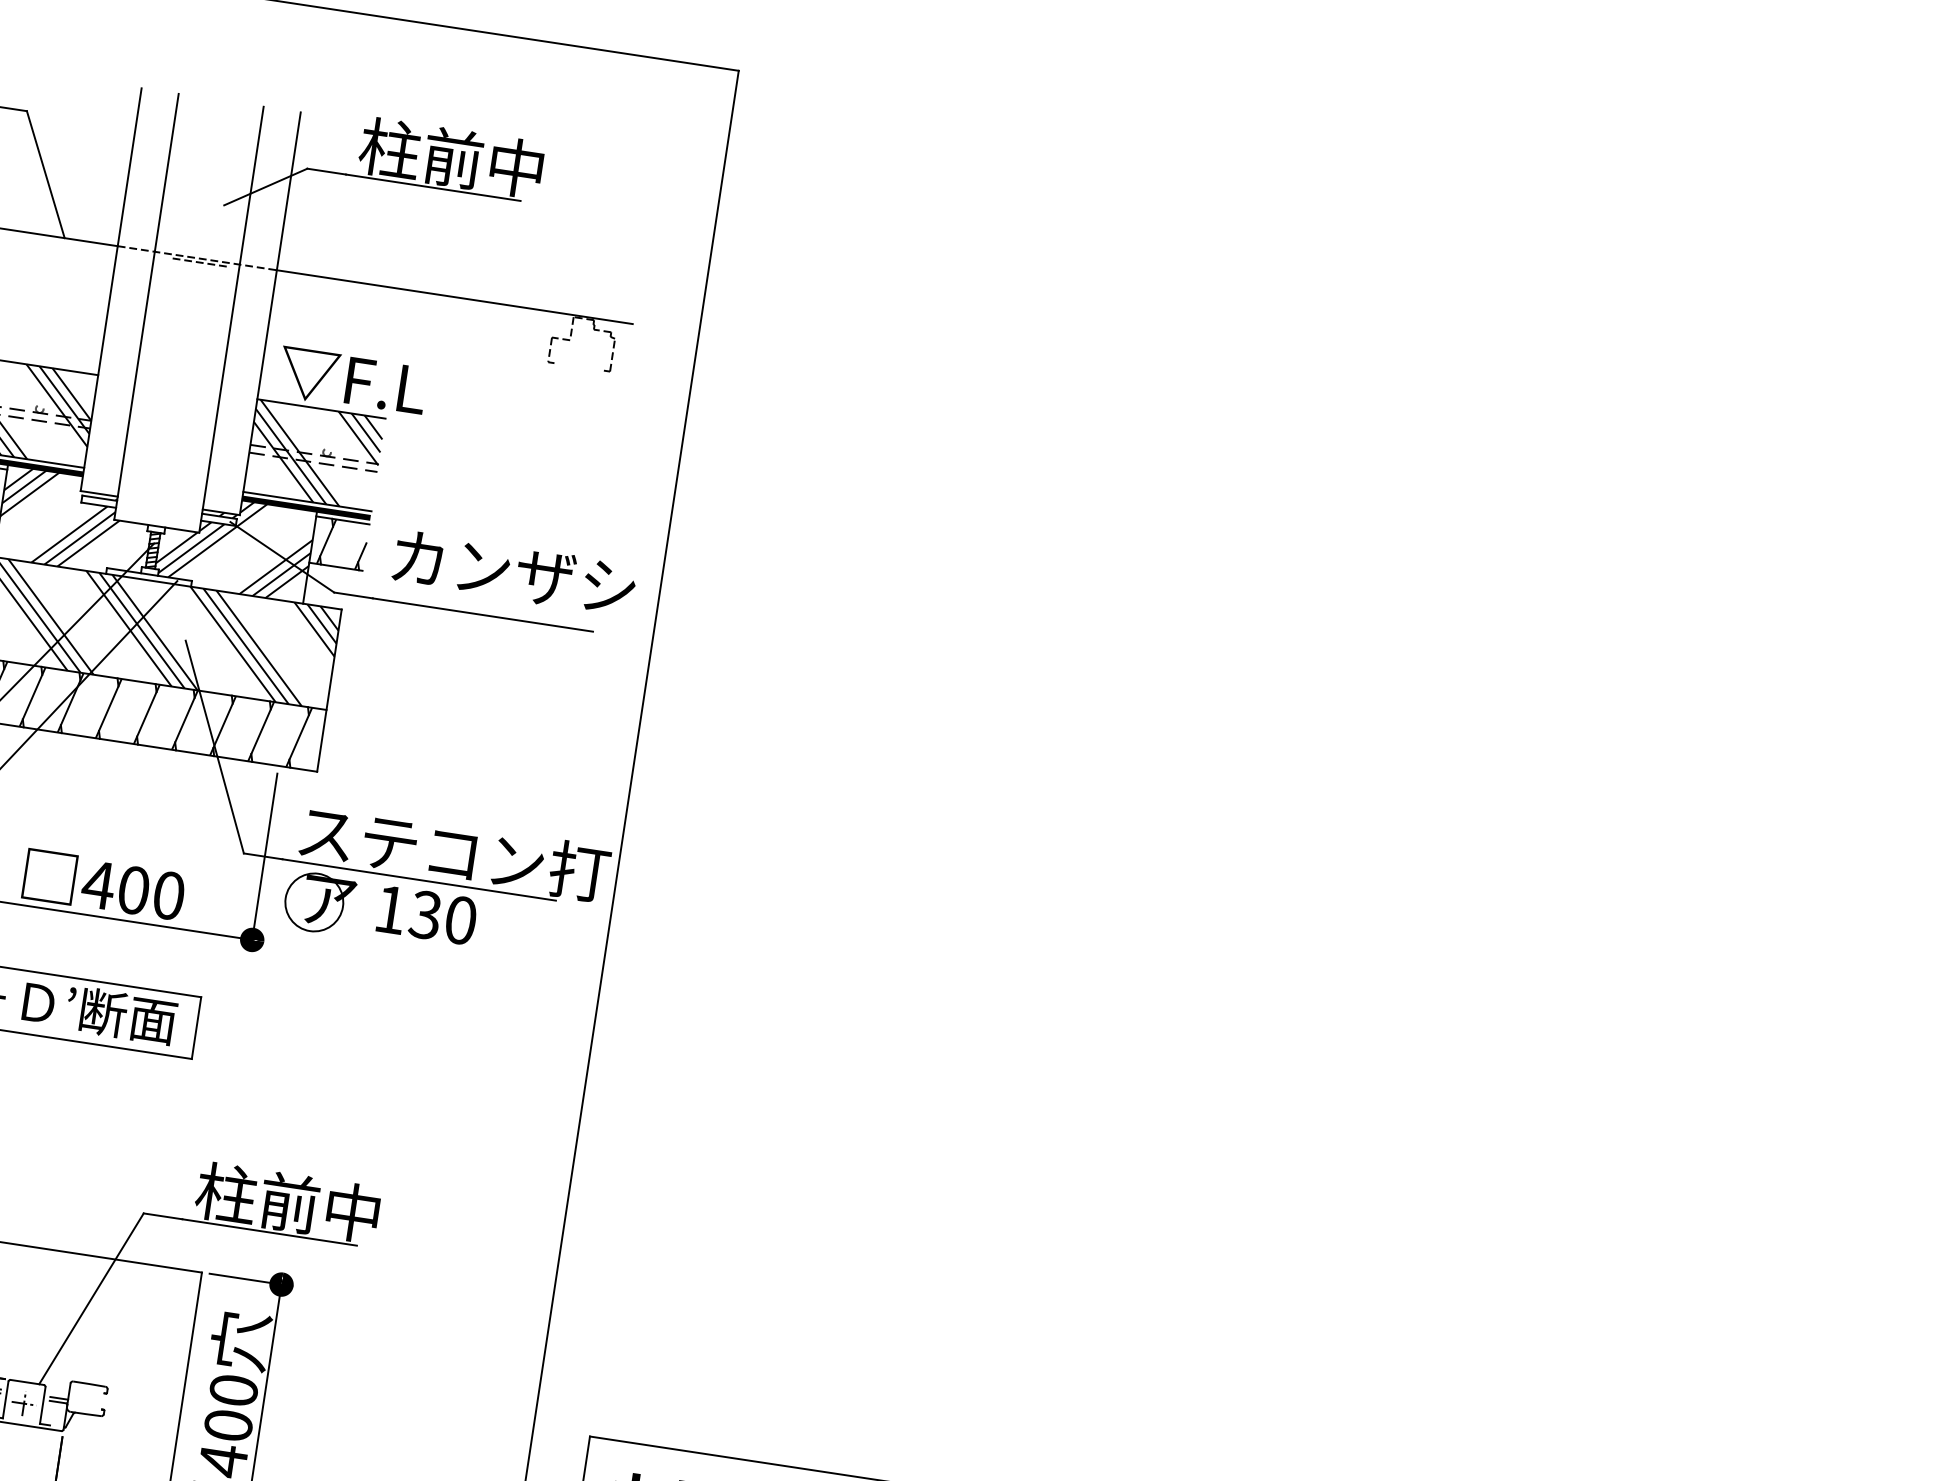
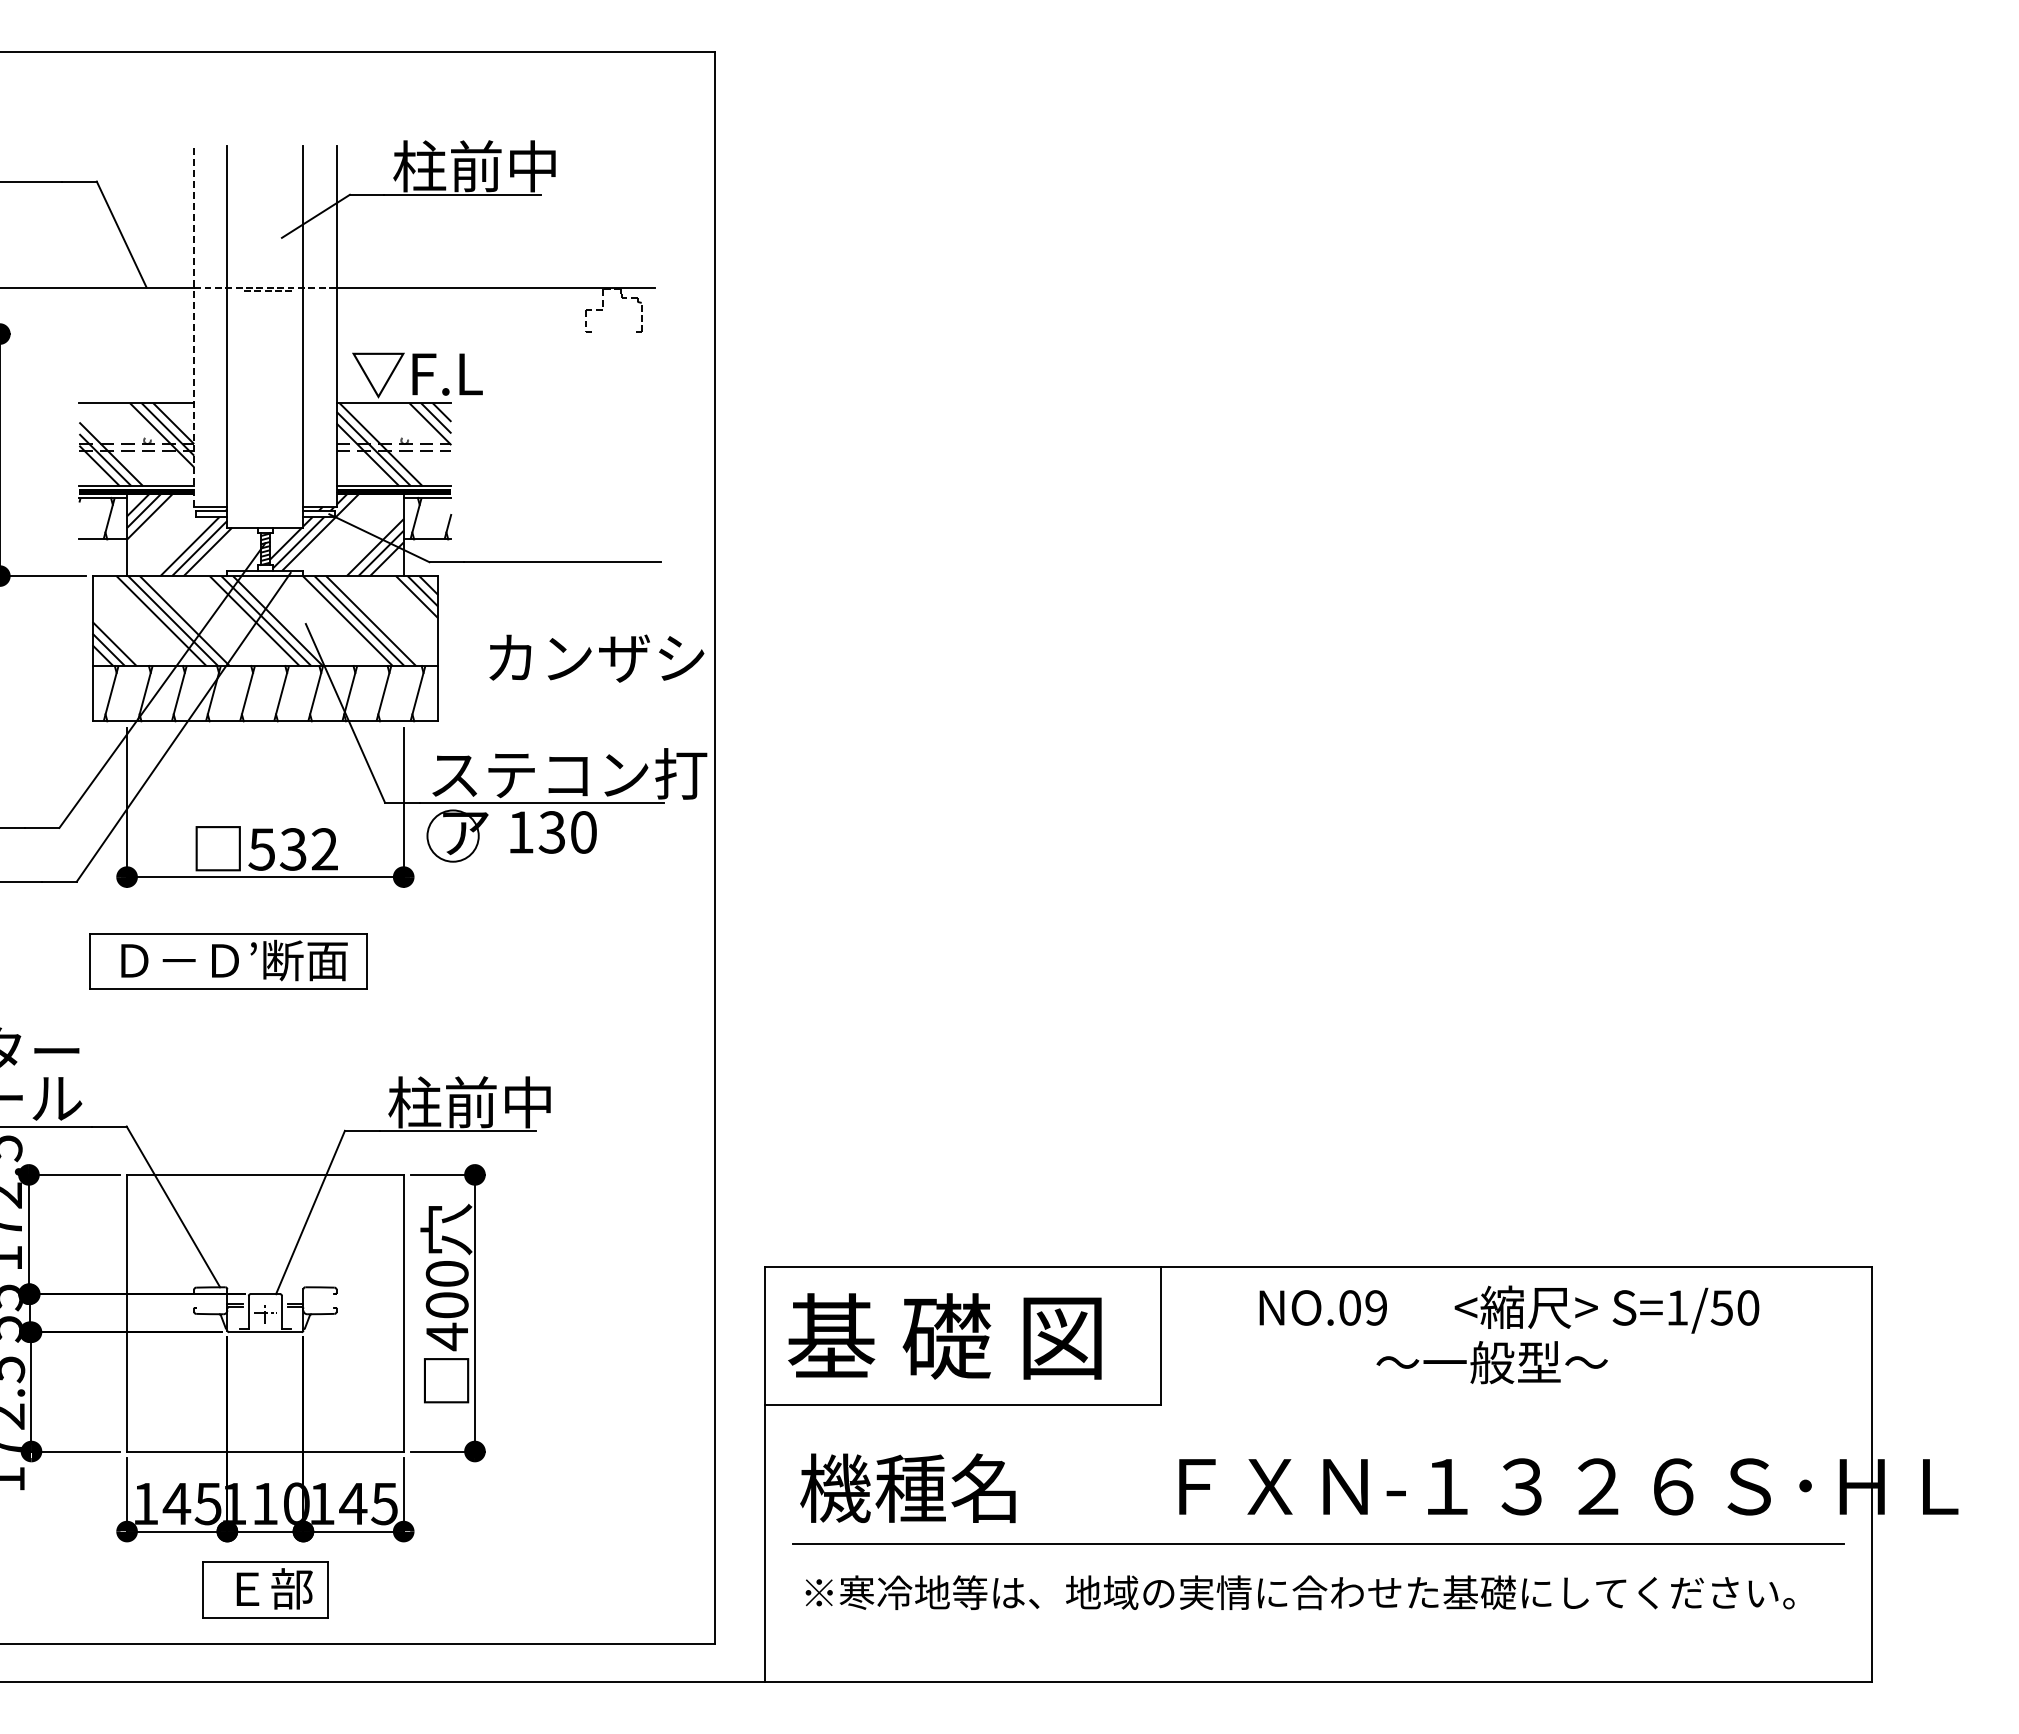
line: (111, 289) -> (194, 326), solid -> dashed
text: (514, 573) -> (596, 658), moved
text: (132, 890) -> (292, 849), 400 -> 532

